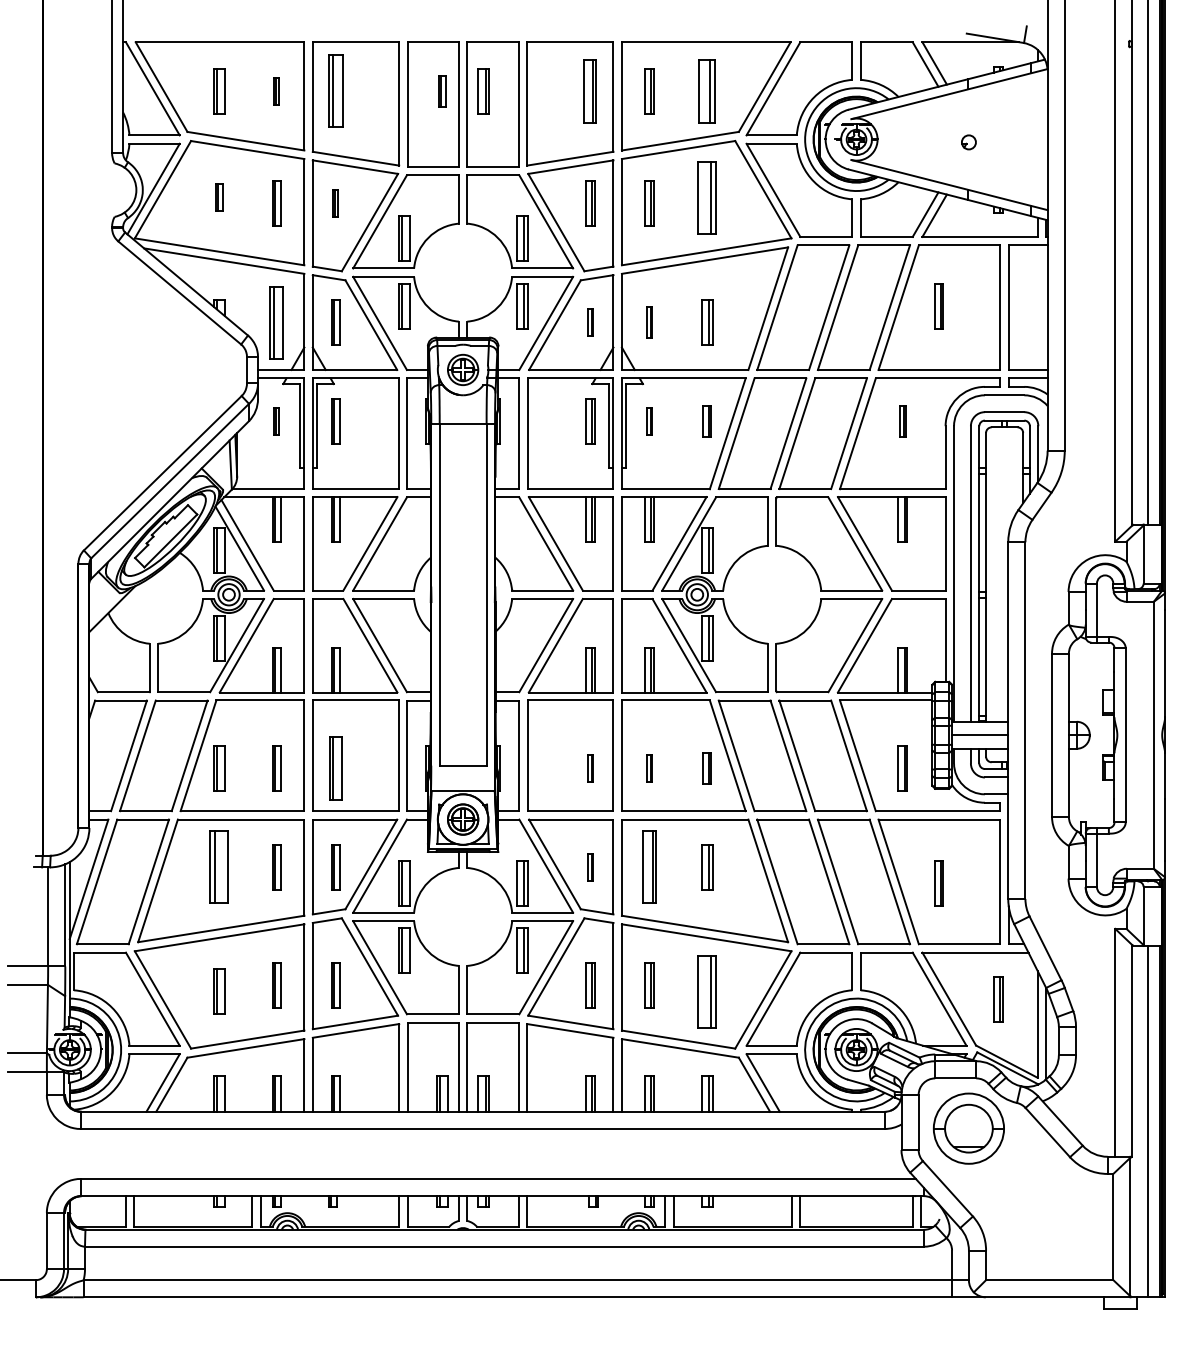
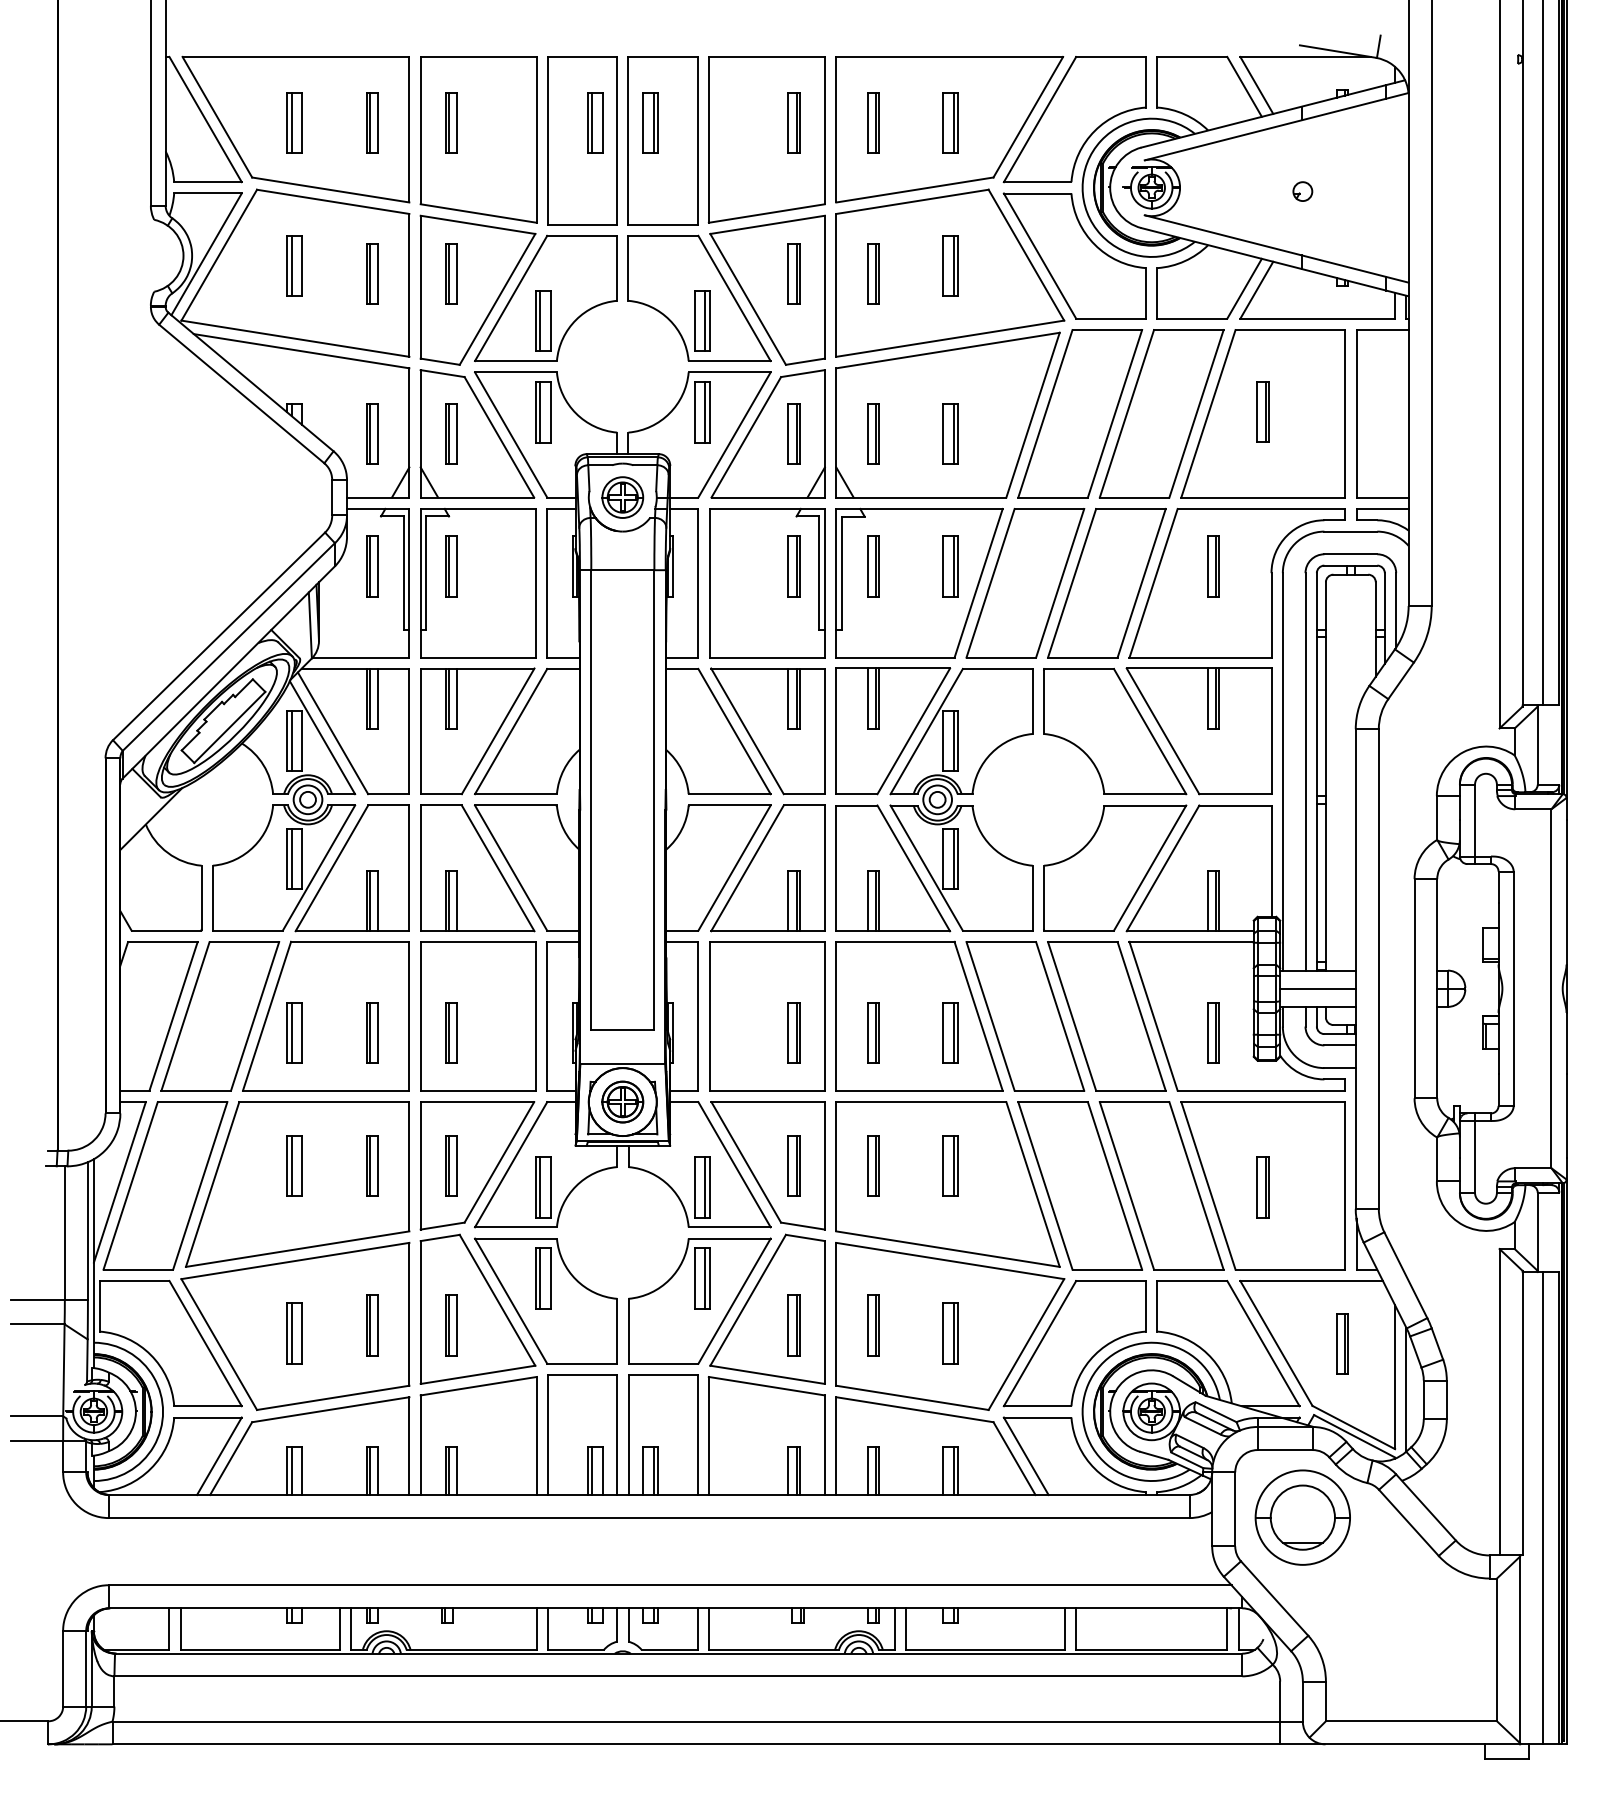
part: (276, 91) -> (371, 123), size x1.67
part: (335, 91) -> (451, 123), size x0.62
part: (442, 91) -> (595, 123), size x1.43
part: (590, 91) -> (794, 123), size x0.71
part: (707, 91) -> (951, 123), size x0.71
part: (219, 197) -> (295, 265), size x1.67
part: (707, 197) -> (951, 265), size x0.62
part: (335, 203) -> (451, 273), size x1.67
part: (276, 322) -> (371, 433), size x0.62
part: (590, 322) -> (794, 433), size x1.67
part: (649, 322) -> (873, 433), size x1.43
part: (276, 421) -> (371, 566), size x1.67
part: (649, 421) -> (873, 566), size x1.67
part: (707, 421) -> (951, 566), size x1.43
part: (902, 421) -> (1213, 566), size x1.43
part: (335, 768) -> (451, 1033), size x0.71
part: (590, 768) -> (794, 1033), size x1.67
part: (649, 768) -> (873, 1033), size x1.67
part: (707, 768) -> (951, 1033), size x1.43
part: (219, 867) -> (295, 1166), size x0.62
part: (590, 867) -> (794, 1166), size x1.67
part: (649, 867) -> (873, 1166), size x0.62
part: (707, 991) -> (951, 1333), size x0.62

